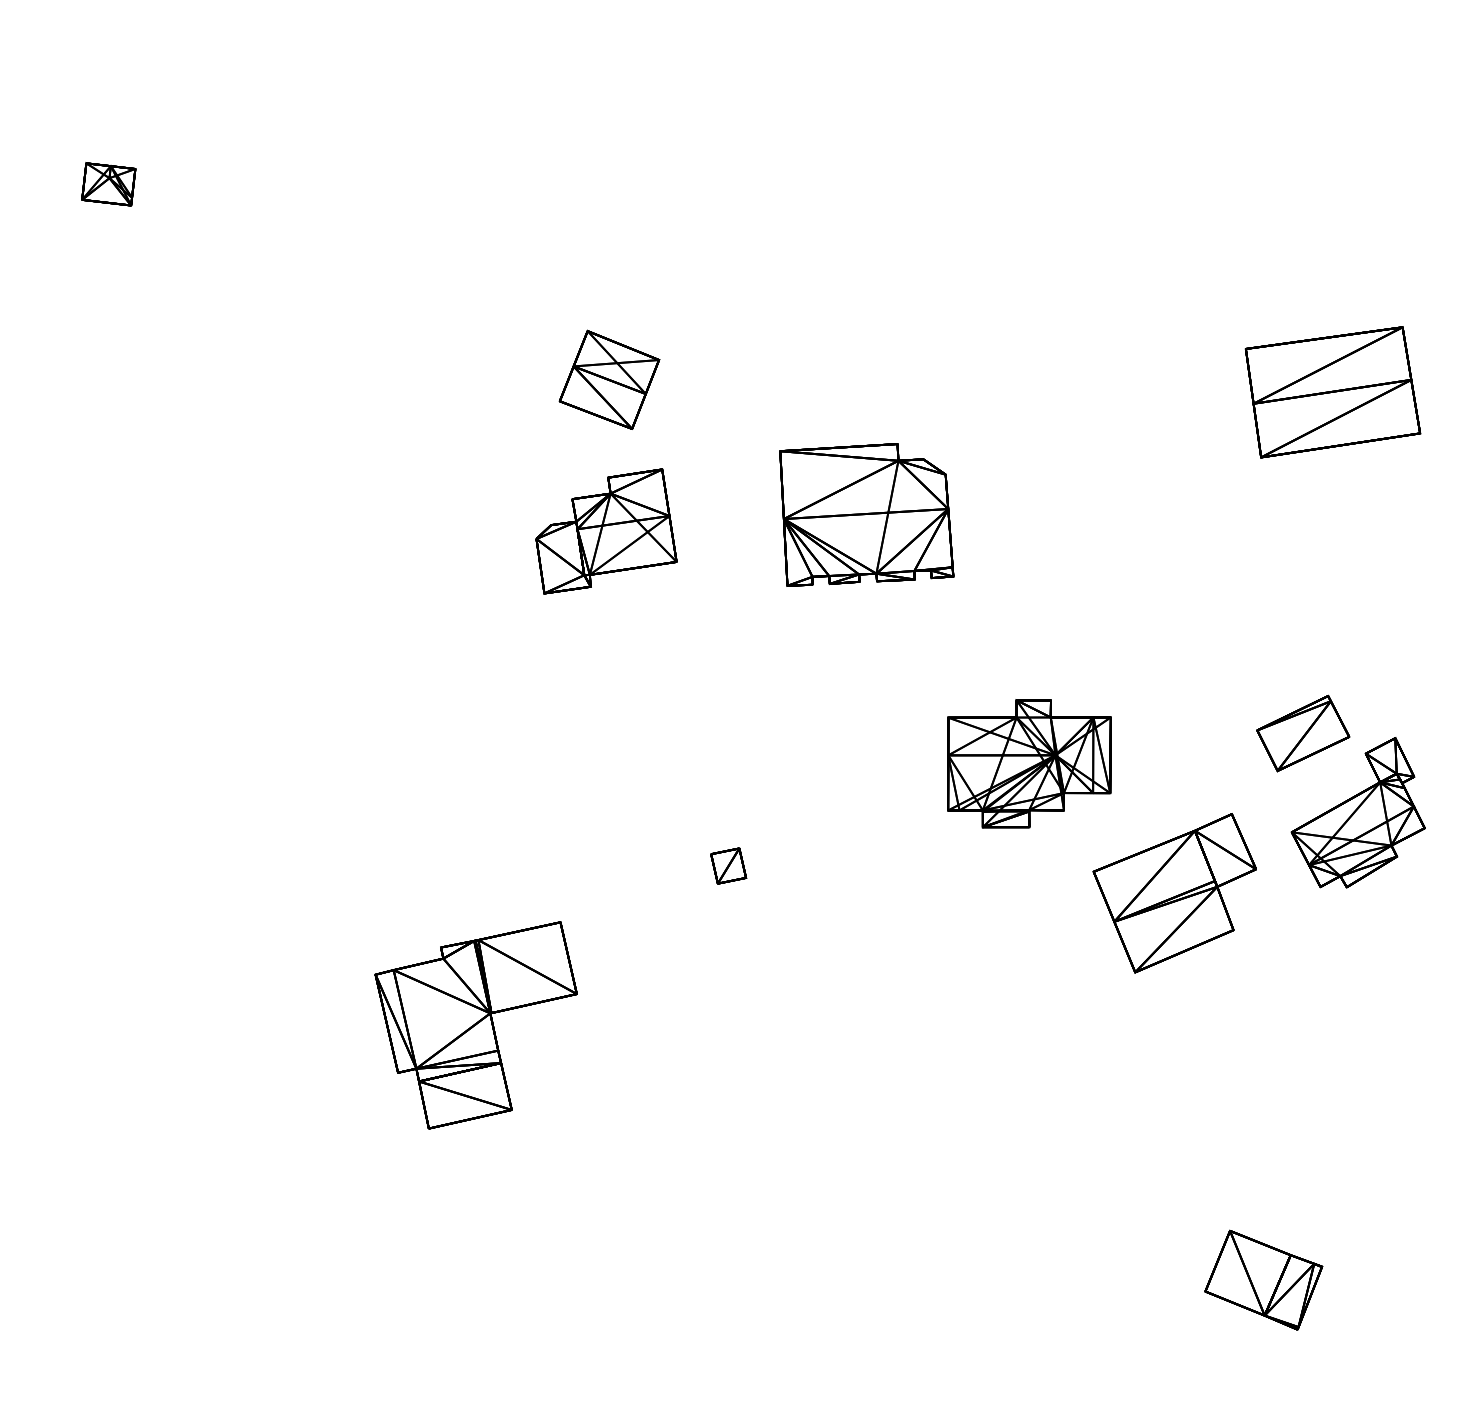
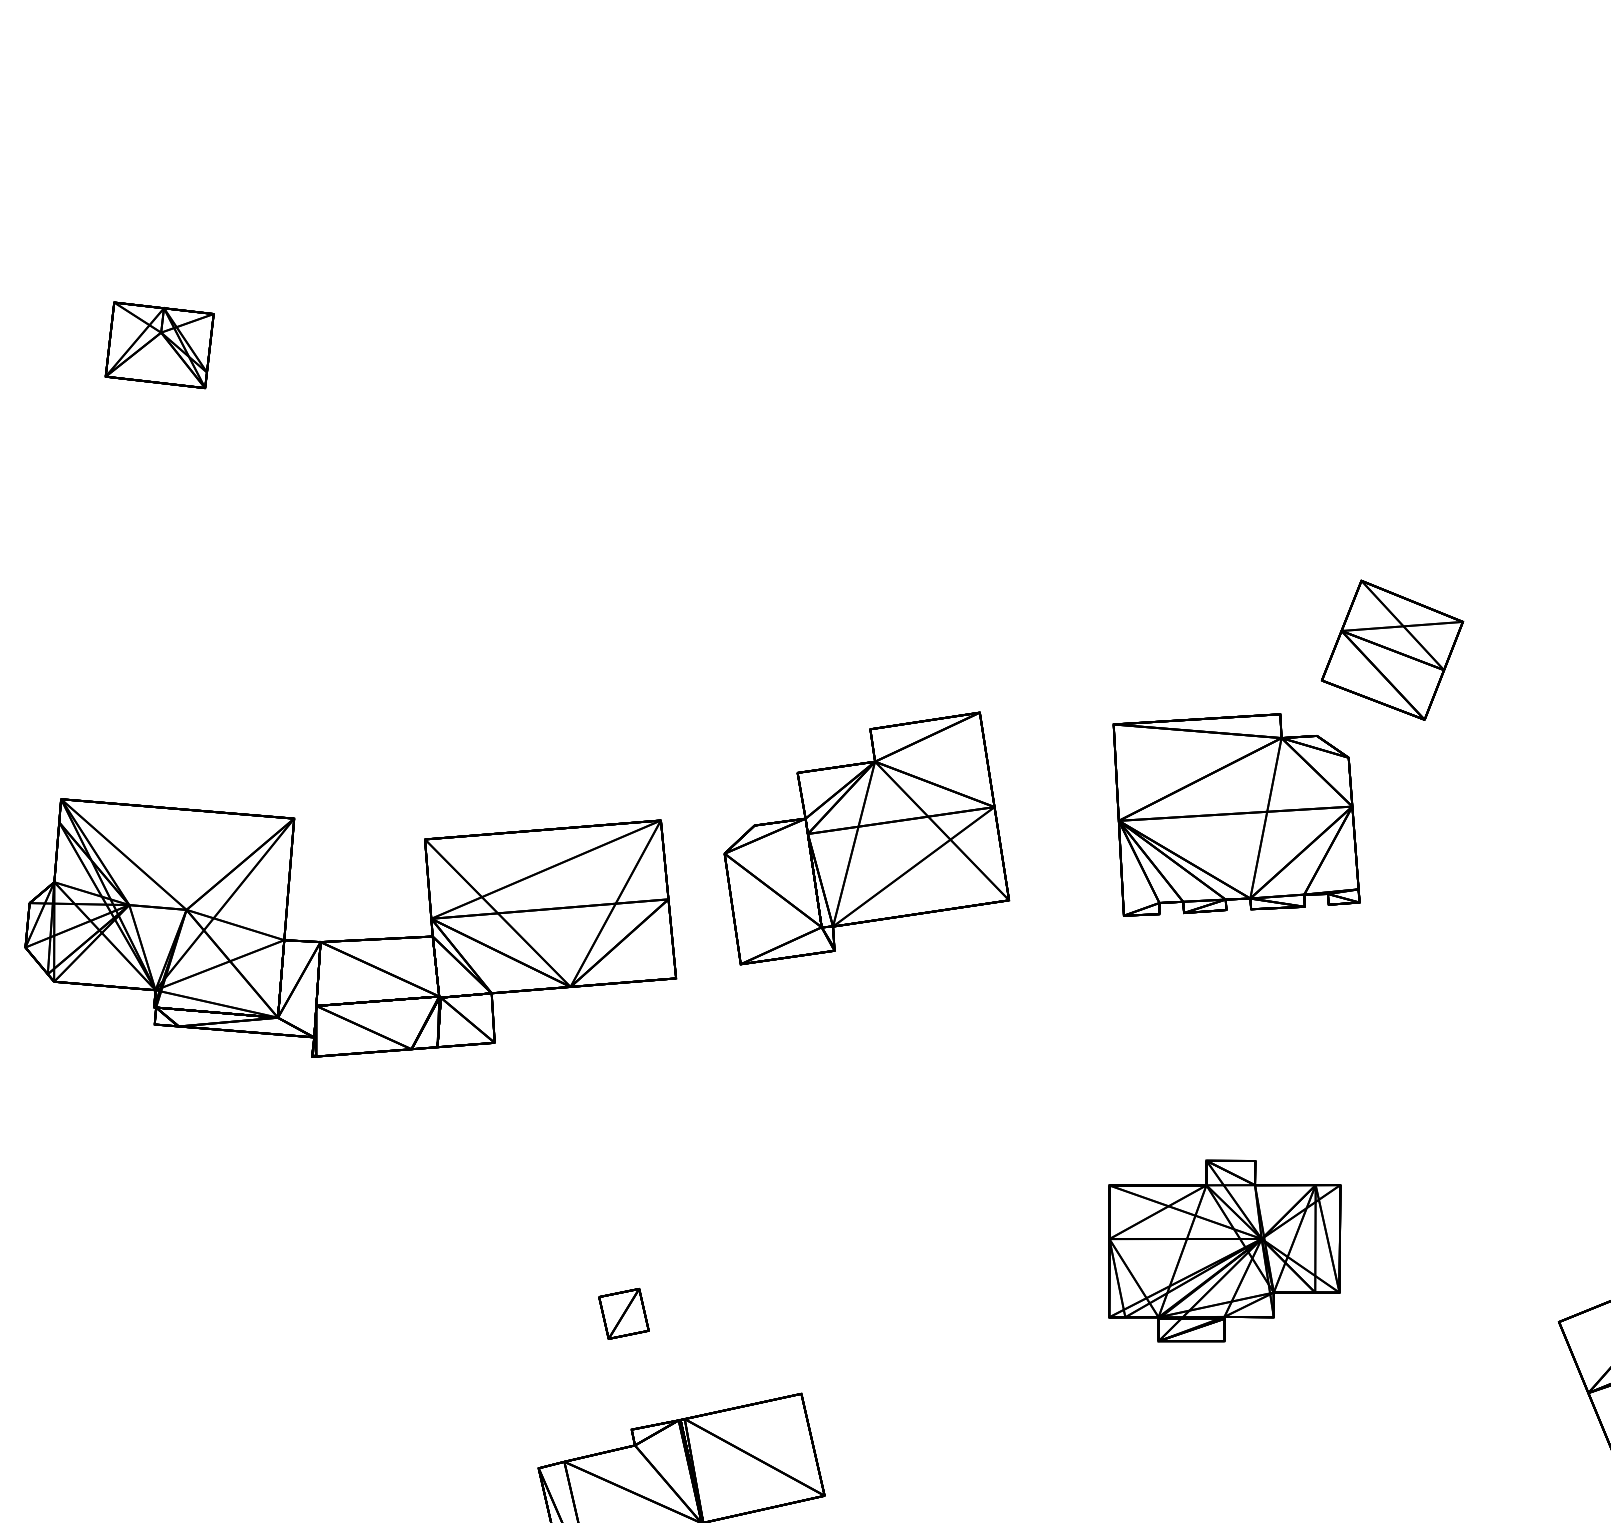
part: (108, 184) -> (159, 345), size x1.43
part: (609, 379) -> (1392, 649), moved
part: (606, 531) -> (866, 838), size x1.43
part: (243, 602) -> (350, 939), added
part: (1029, 763) -> (1224, 1250), moved
part: (728, 865) -> (623, 1313), moved

